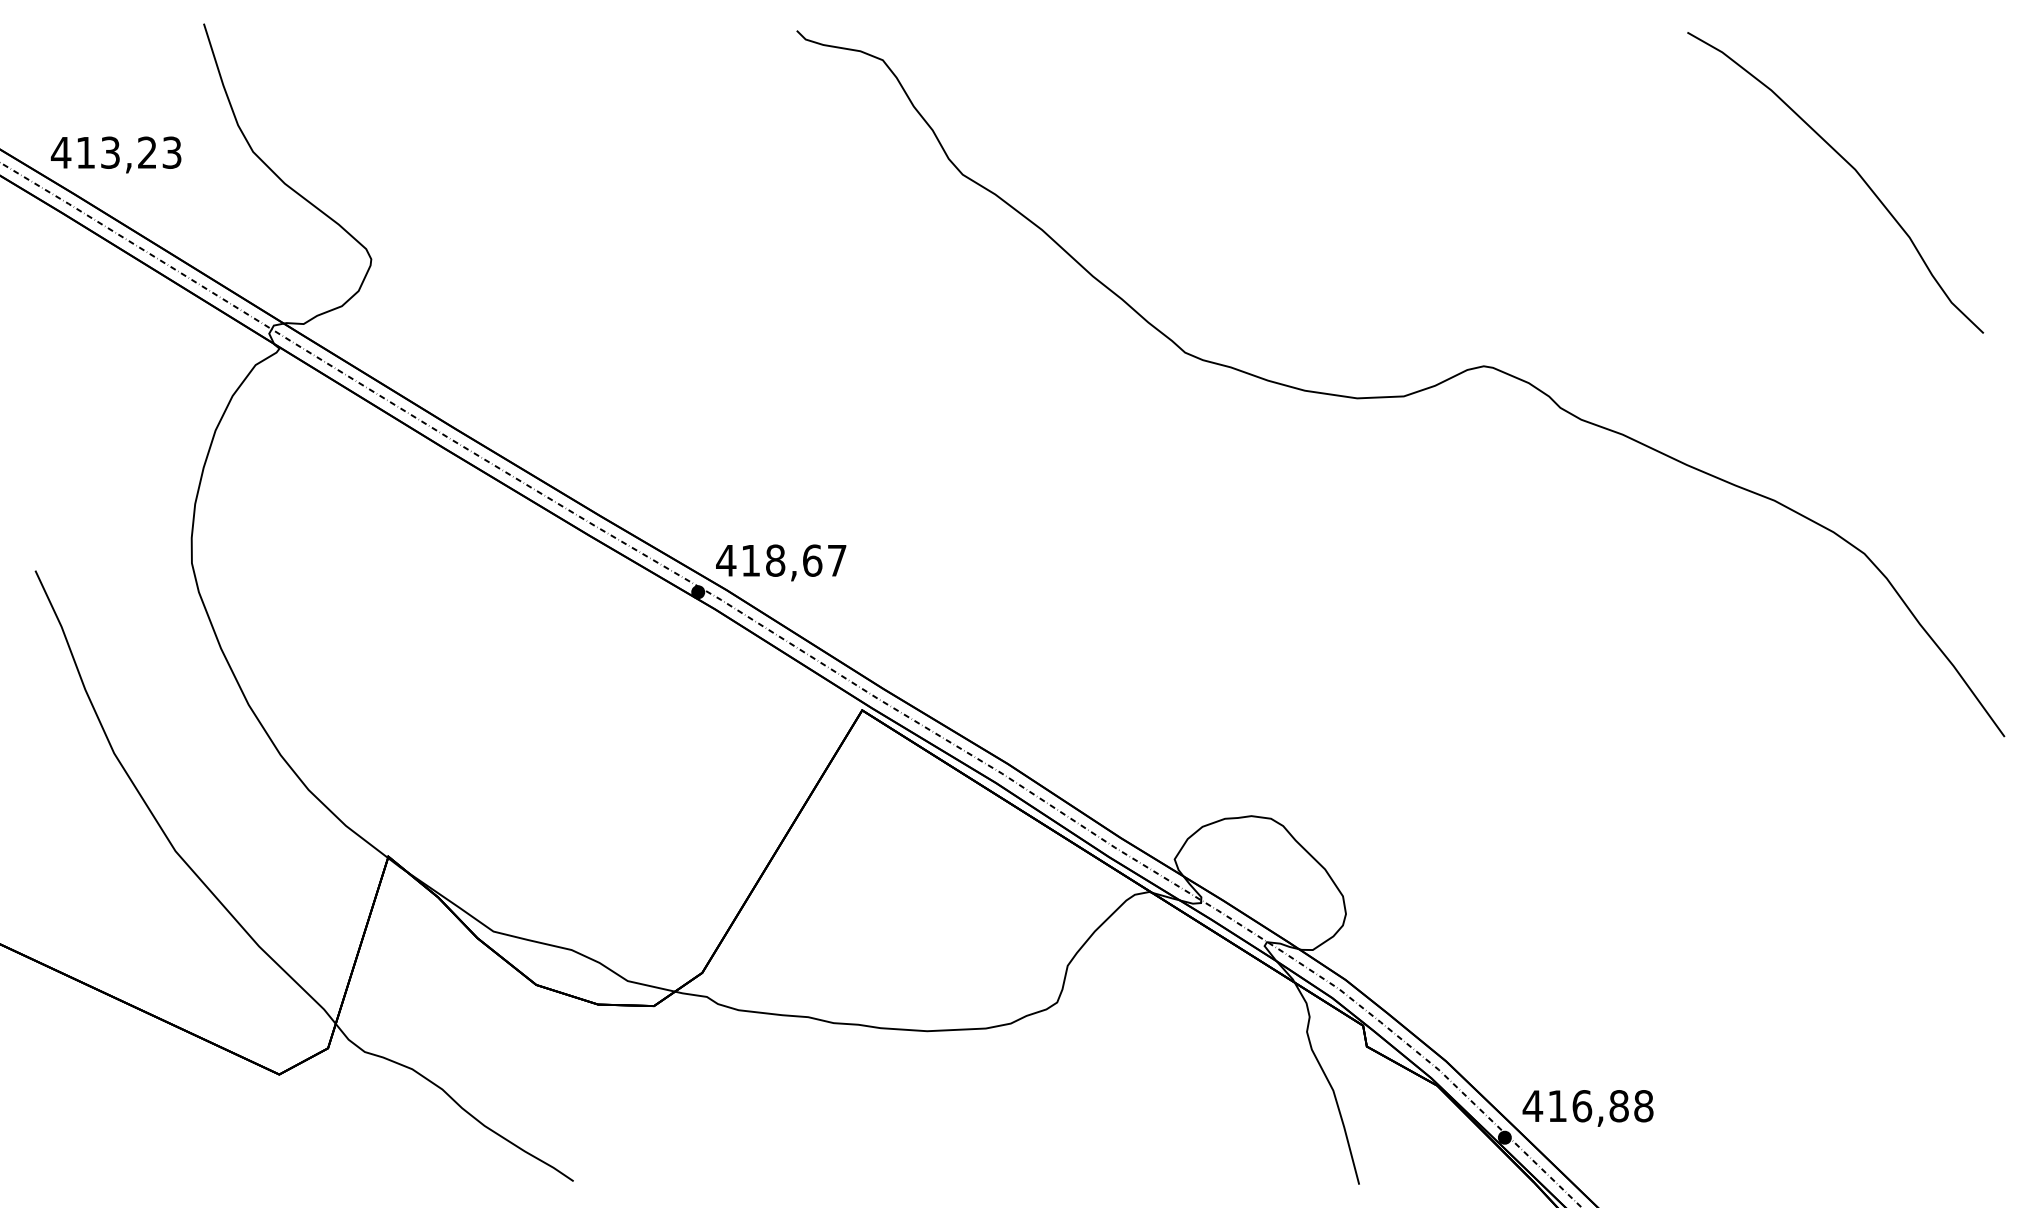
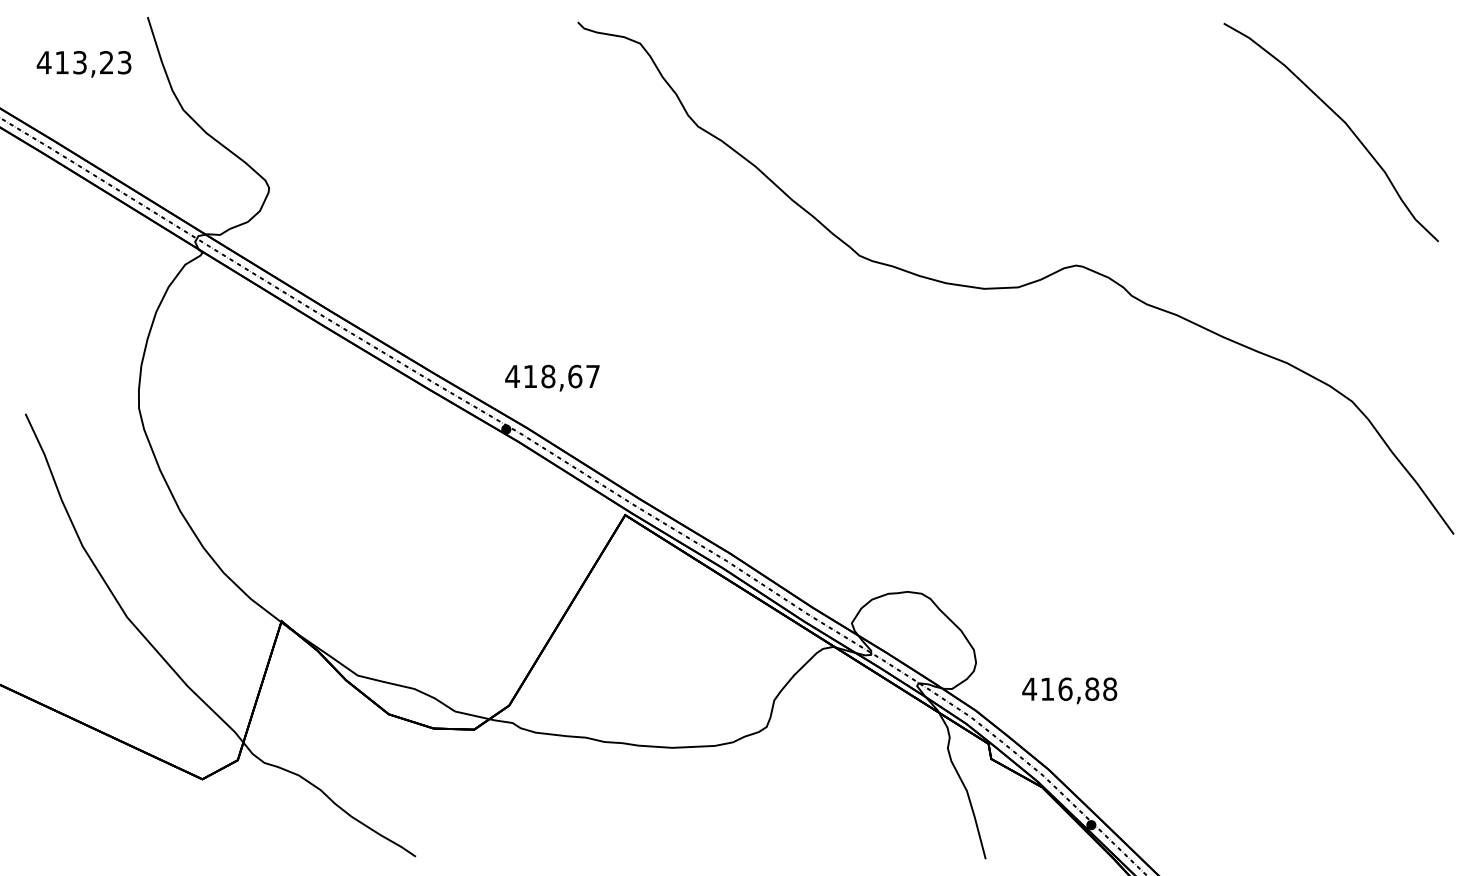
text: (115, 155) -> (83, 64), moved
text: (781, 561) -> (552, 377), moved
text: (1587, 1107) -> (1069, 690), moved

